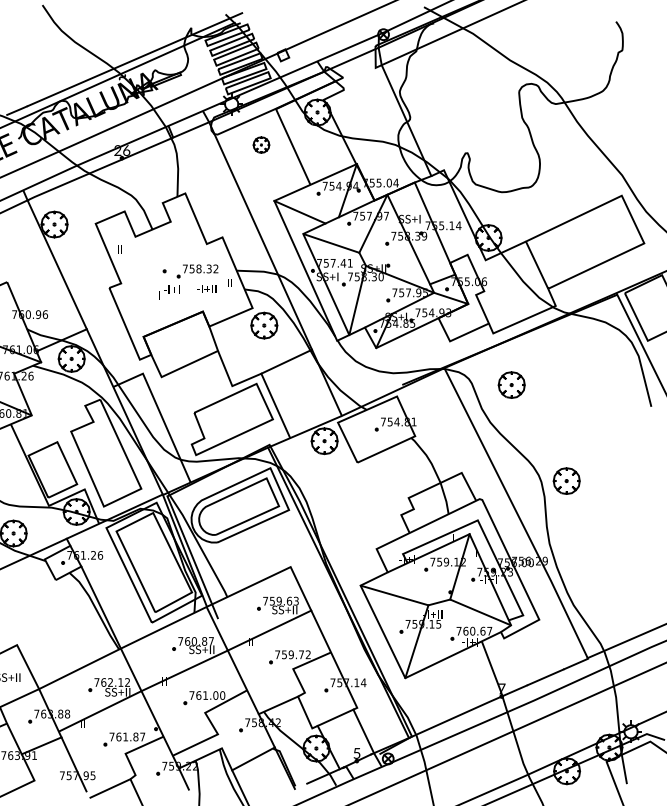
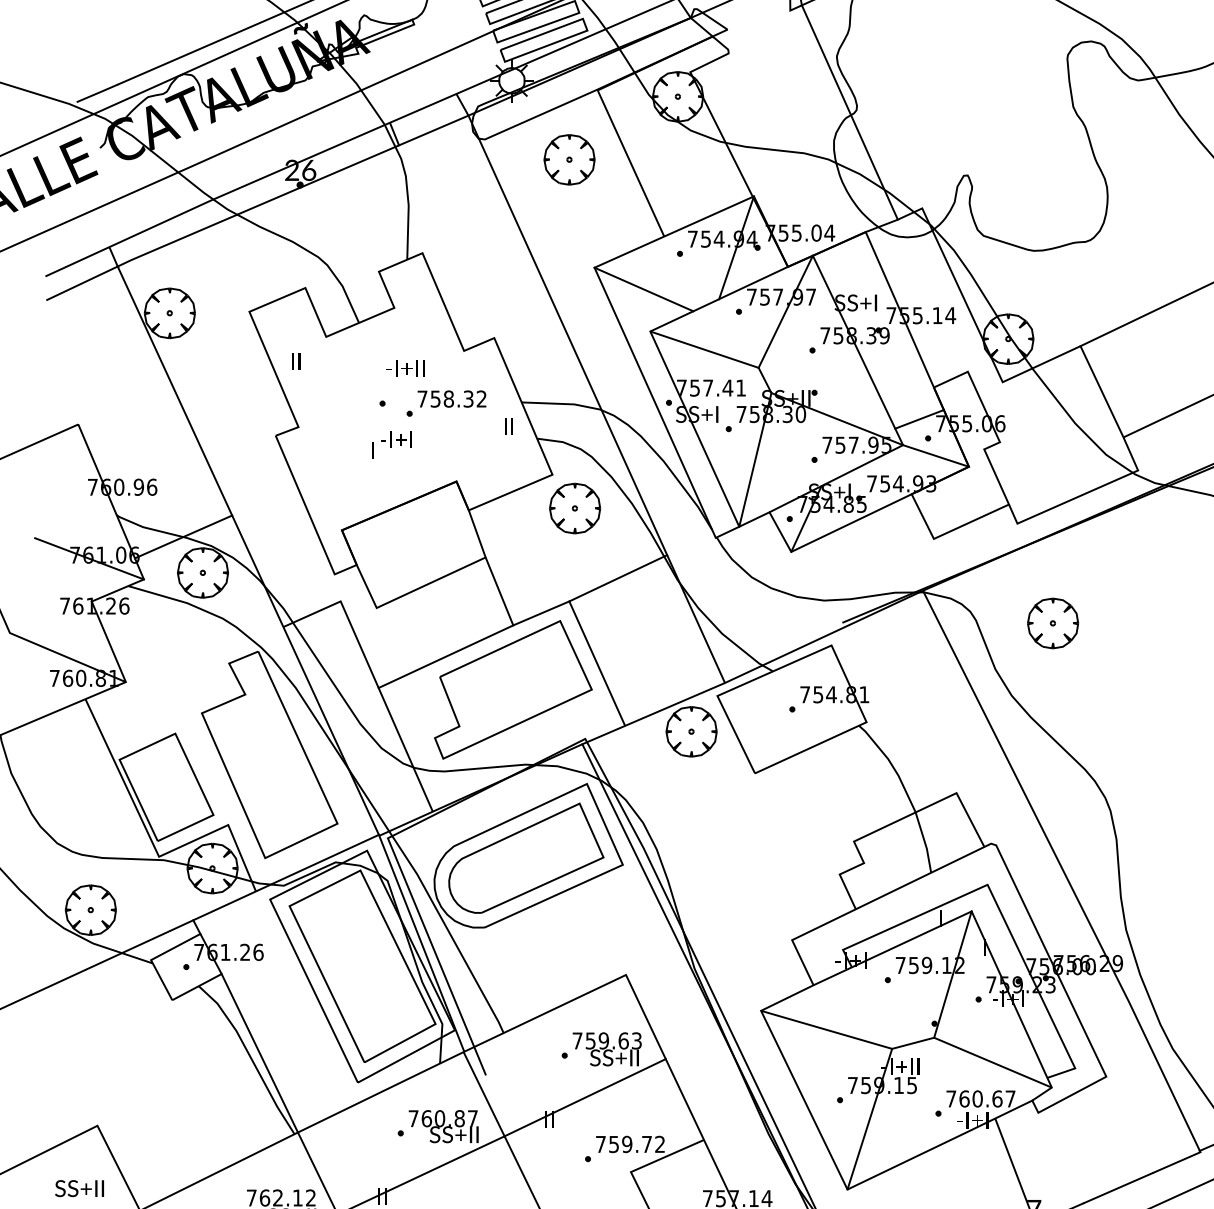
part: (261, 144) -> (569, 158), size x1.67
text: (206, 288) -> (405, 367), moved
line: (197, 402) -> (445, 657), added
part: (566, 480) -> (1158, 807), removed

